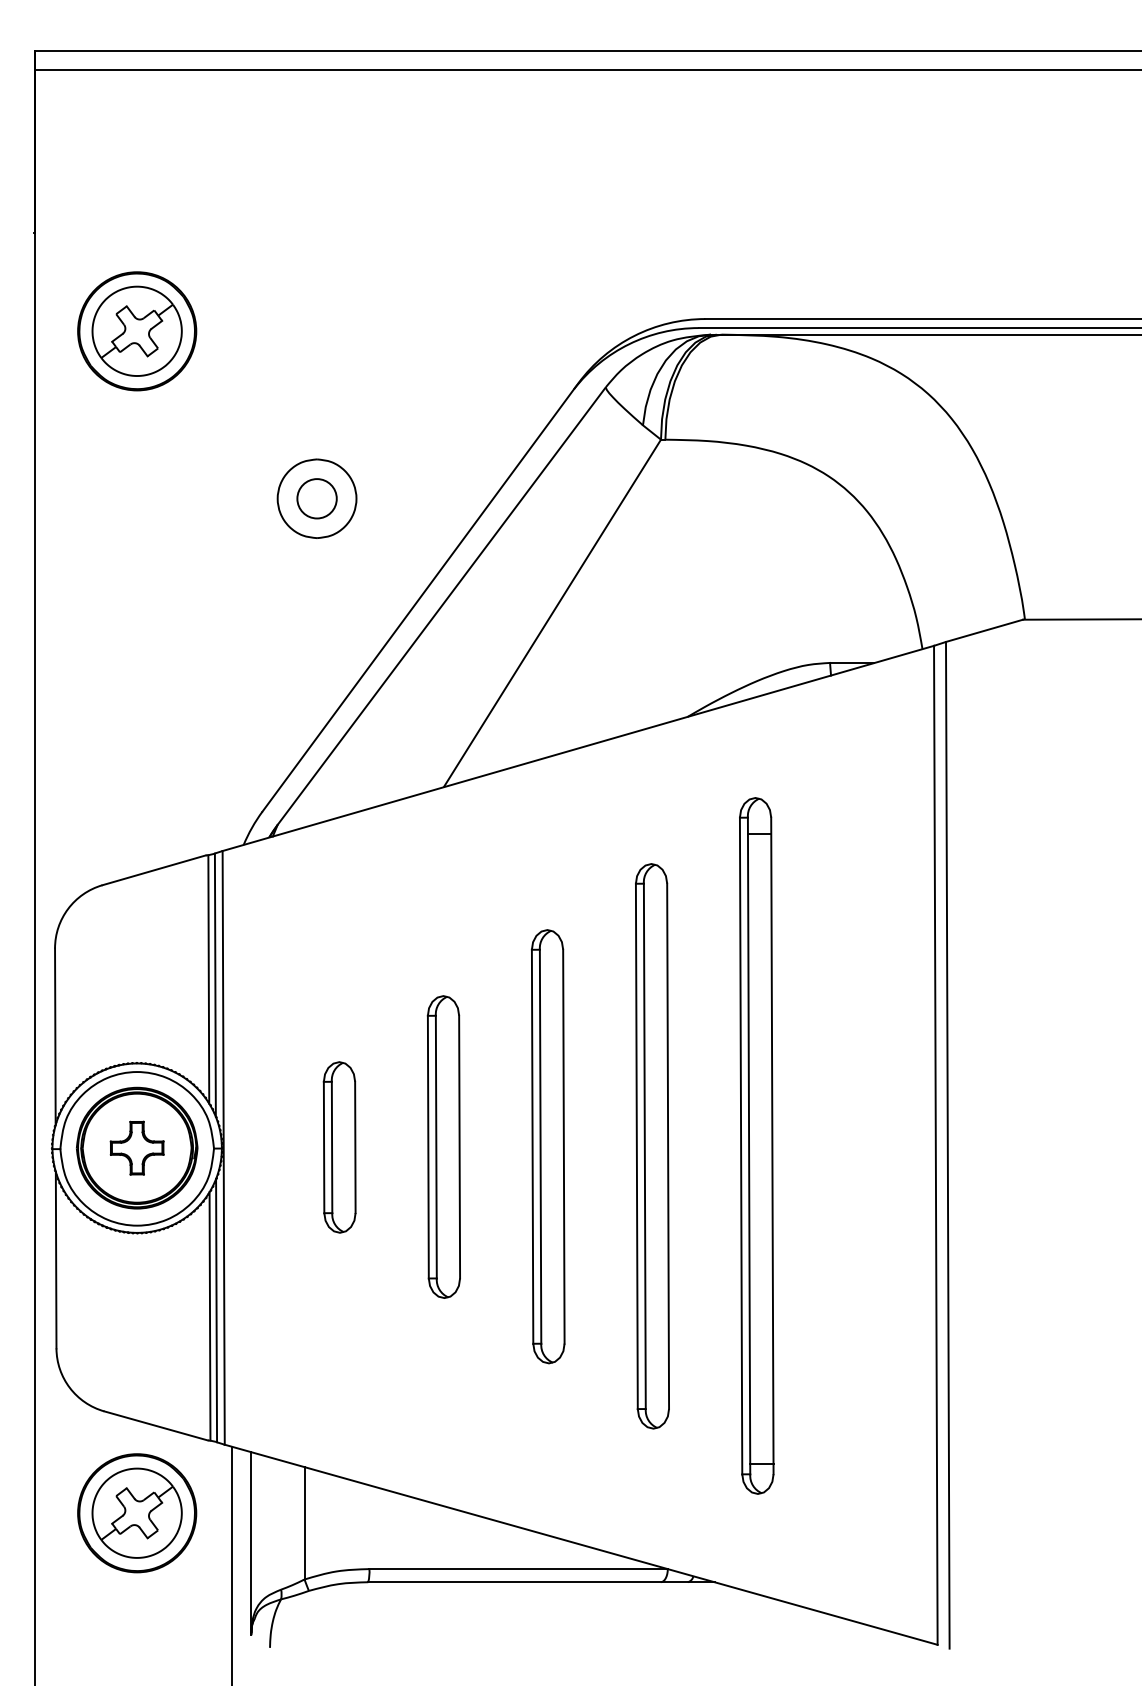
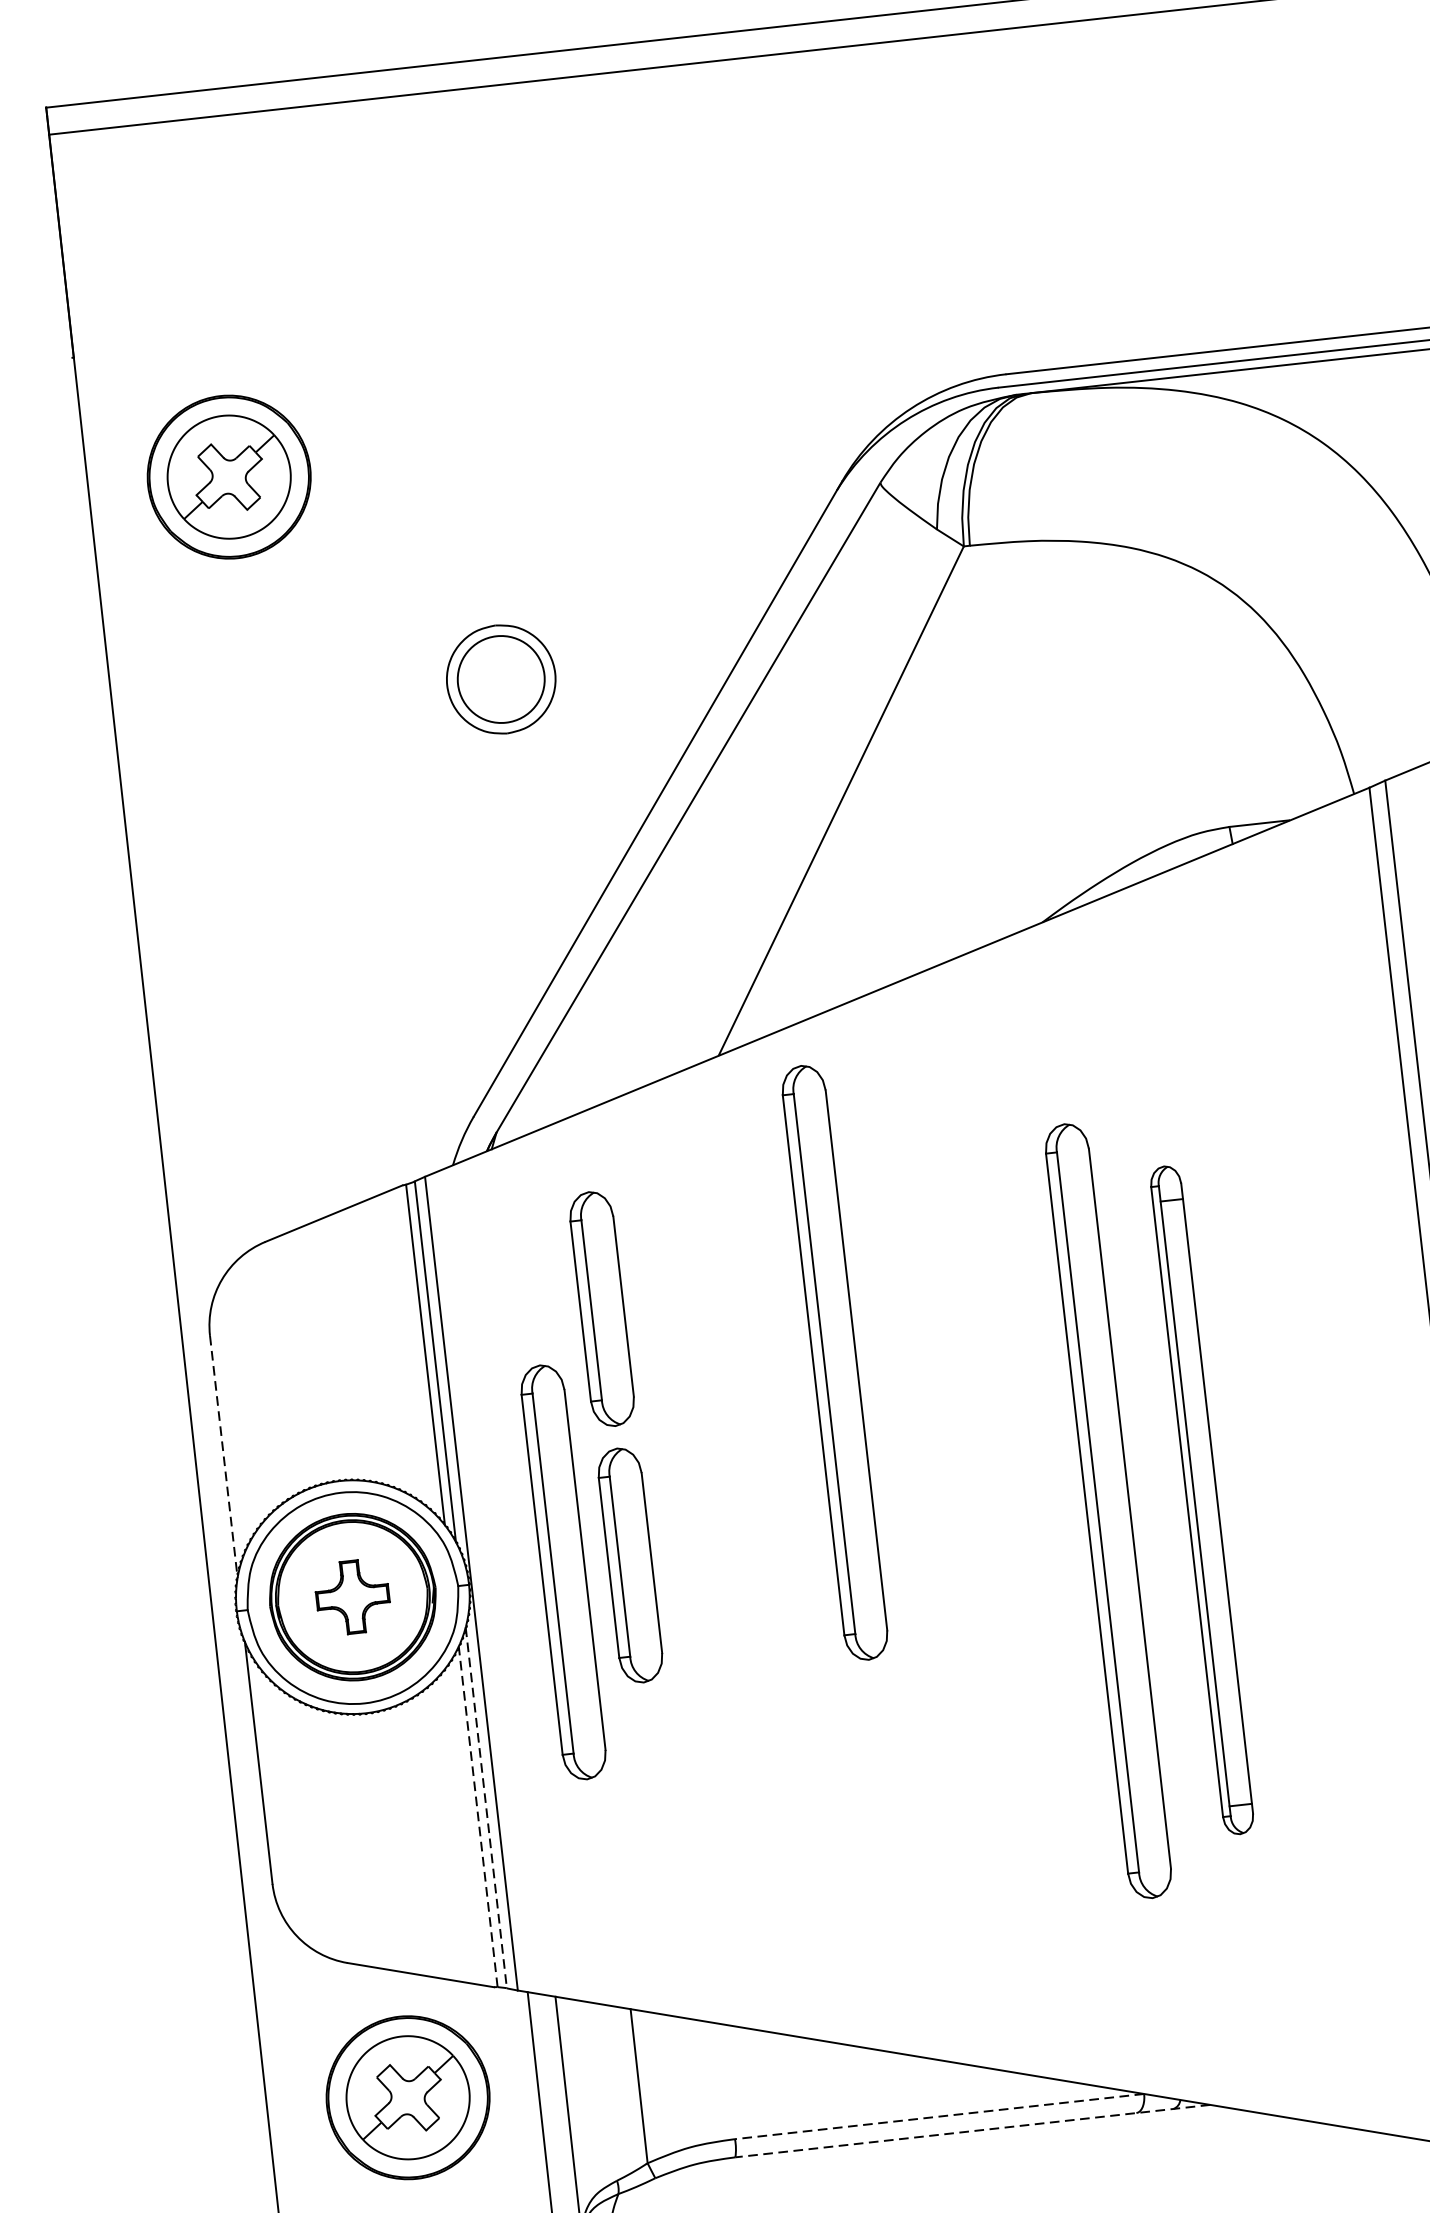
circle: (316, 498) -> (500, 679), size x1.6
part: (339, 960) -> (601, 1309), added
line: (55, 1037) -> (224, 1457), solid -> dashed
part: (756, 1145) -> (1201, 1499), size x0.7
part: (443, 1146) -> (562, 1571), moved
part: (547, 1146) -> (833, 1362), moved
part: (652, 1146) -> (1108, 1511), moved
line: (216, 1310) -> (486, 1807), solid -> dashed
line: (210, 1315) -> (478, 1815), solid -> dashed
line: (518, 1569) -> (939, 2117), solid -> dashed
line: (540, 1582) -> (971, 2131), solid -> dashed

